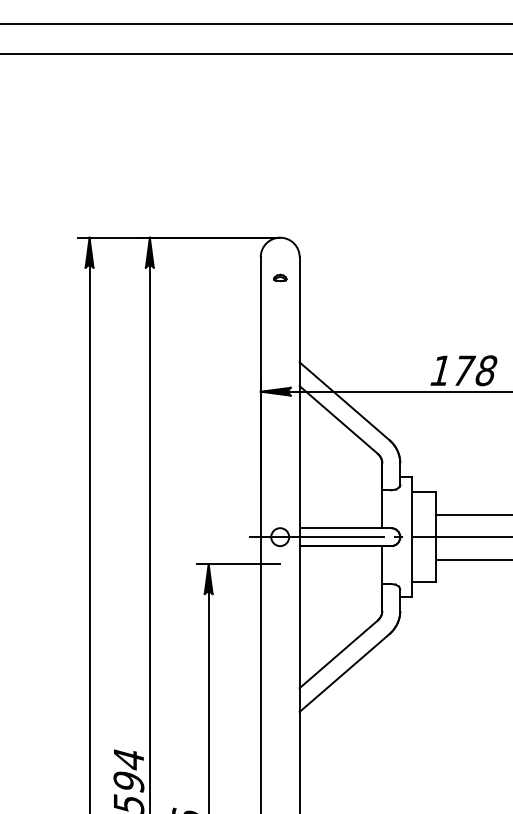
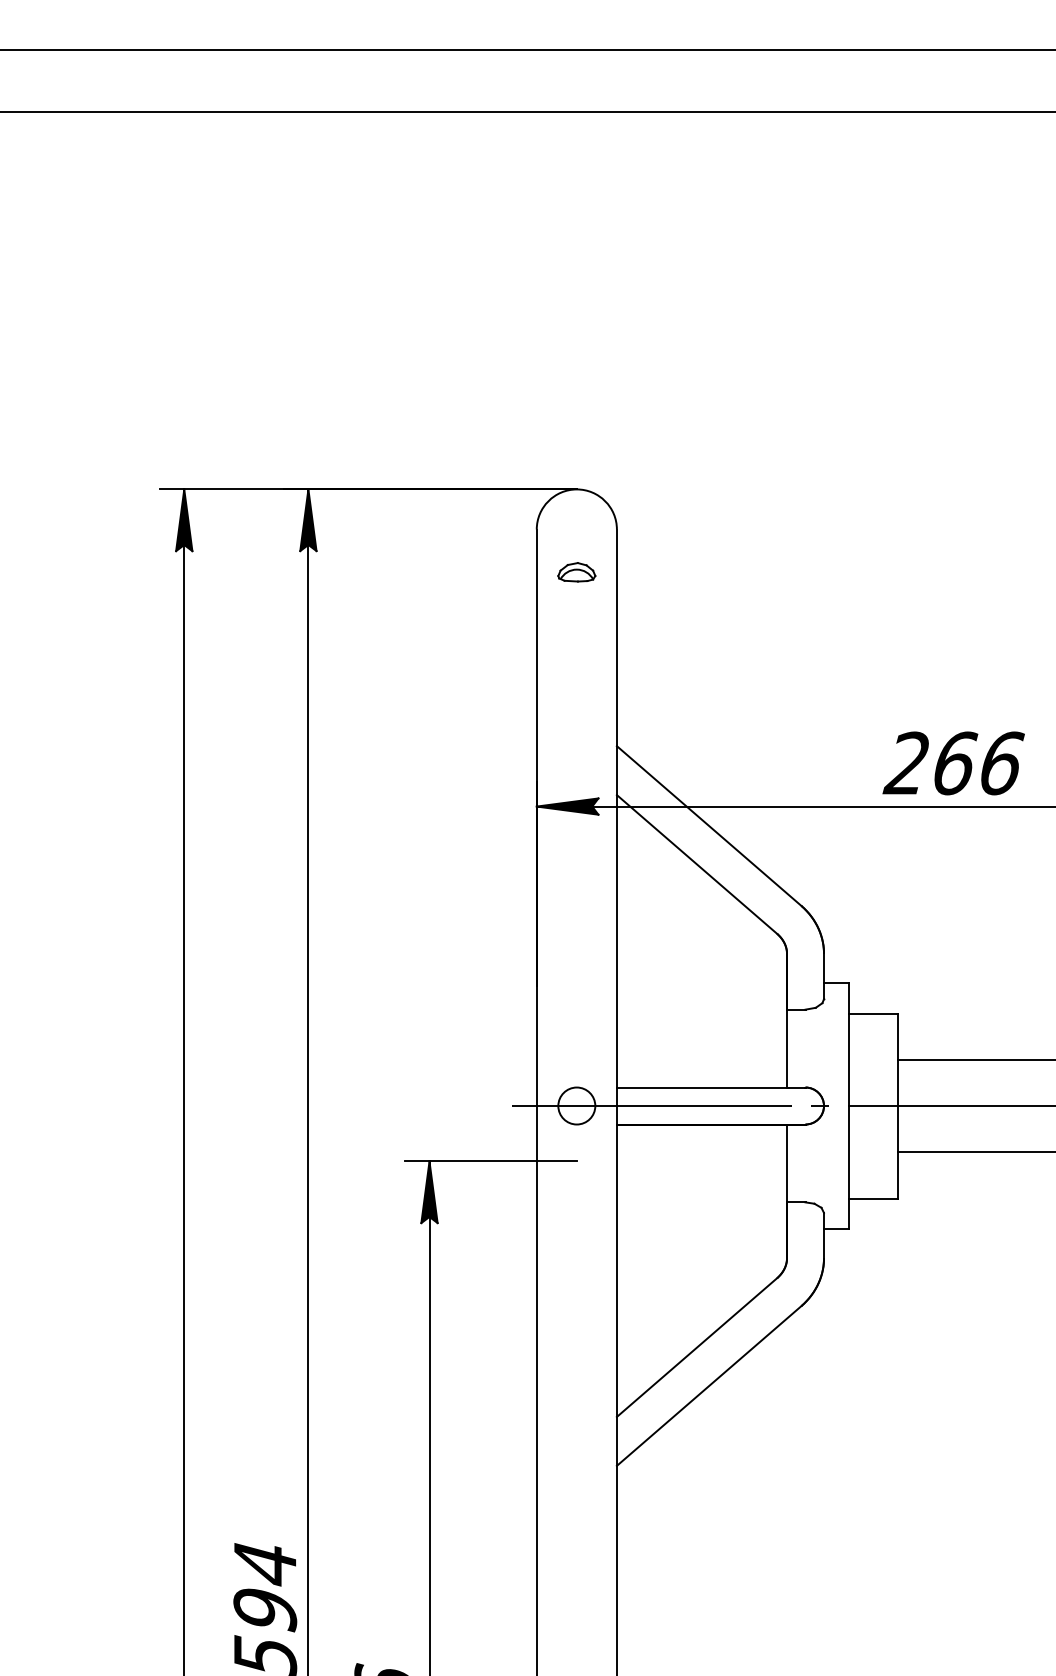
part: (280, 277) -> (577, 571), size x1.43
text: (462, 370) -> (952, 762), 178 -> 266

